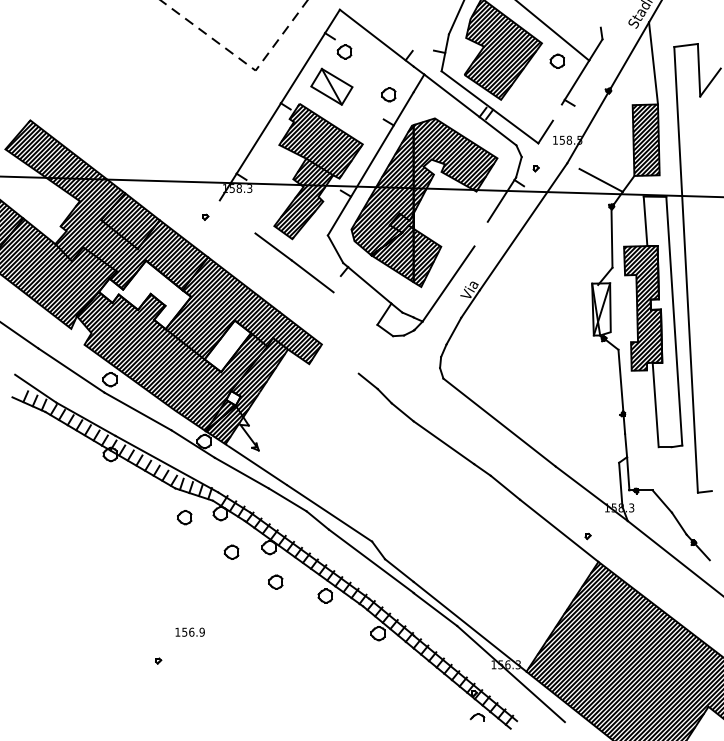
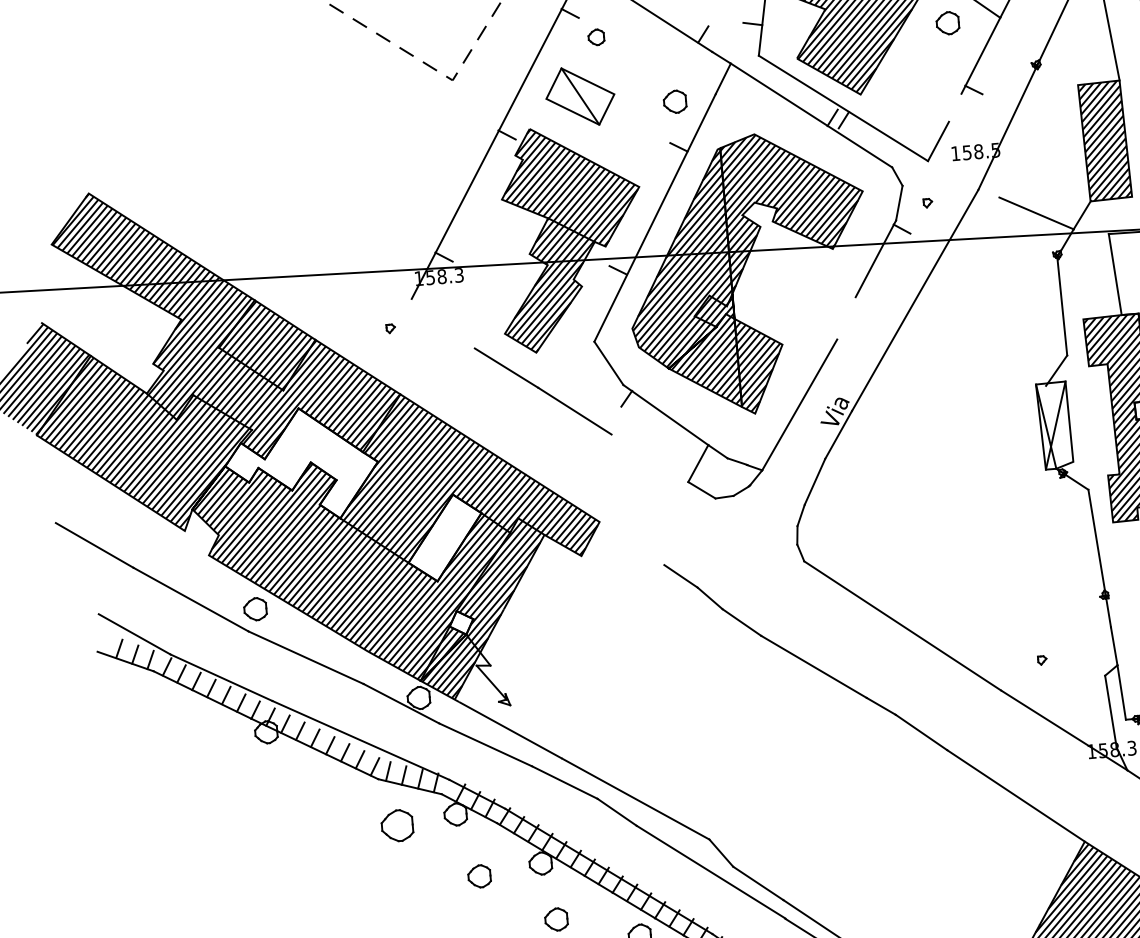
part: (344, 51) -> (596, 36), size x0.7
part: (184, 517) -> (397, 825), size x1.4
part: (587, 536) -> (1041, 660), moved

